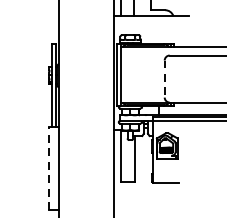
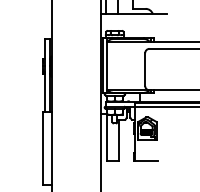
line: (165, 80) -> (145, 70), dashed -> solid
line: (48, 168) -> (42, 148), dashed -> solid

